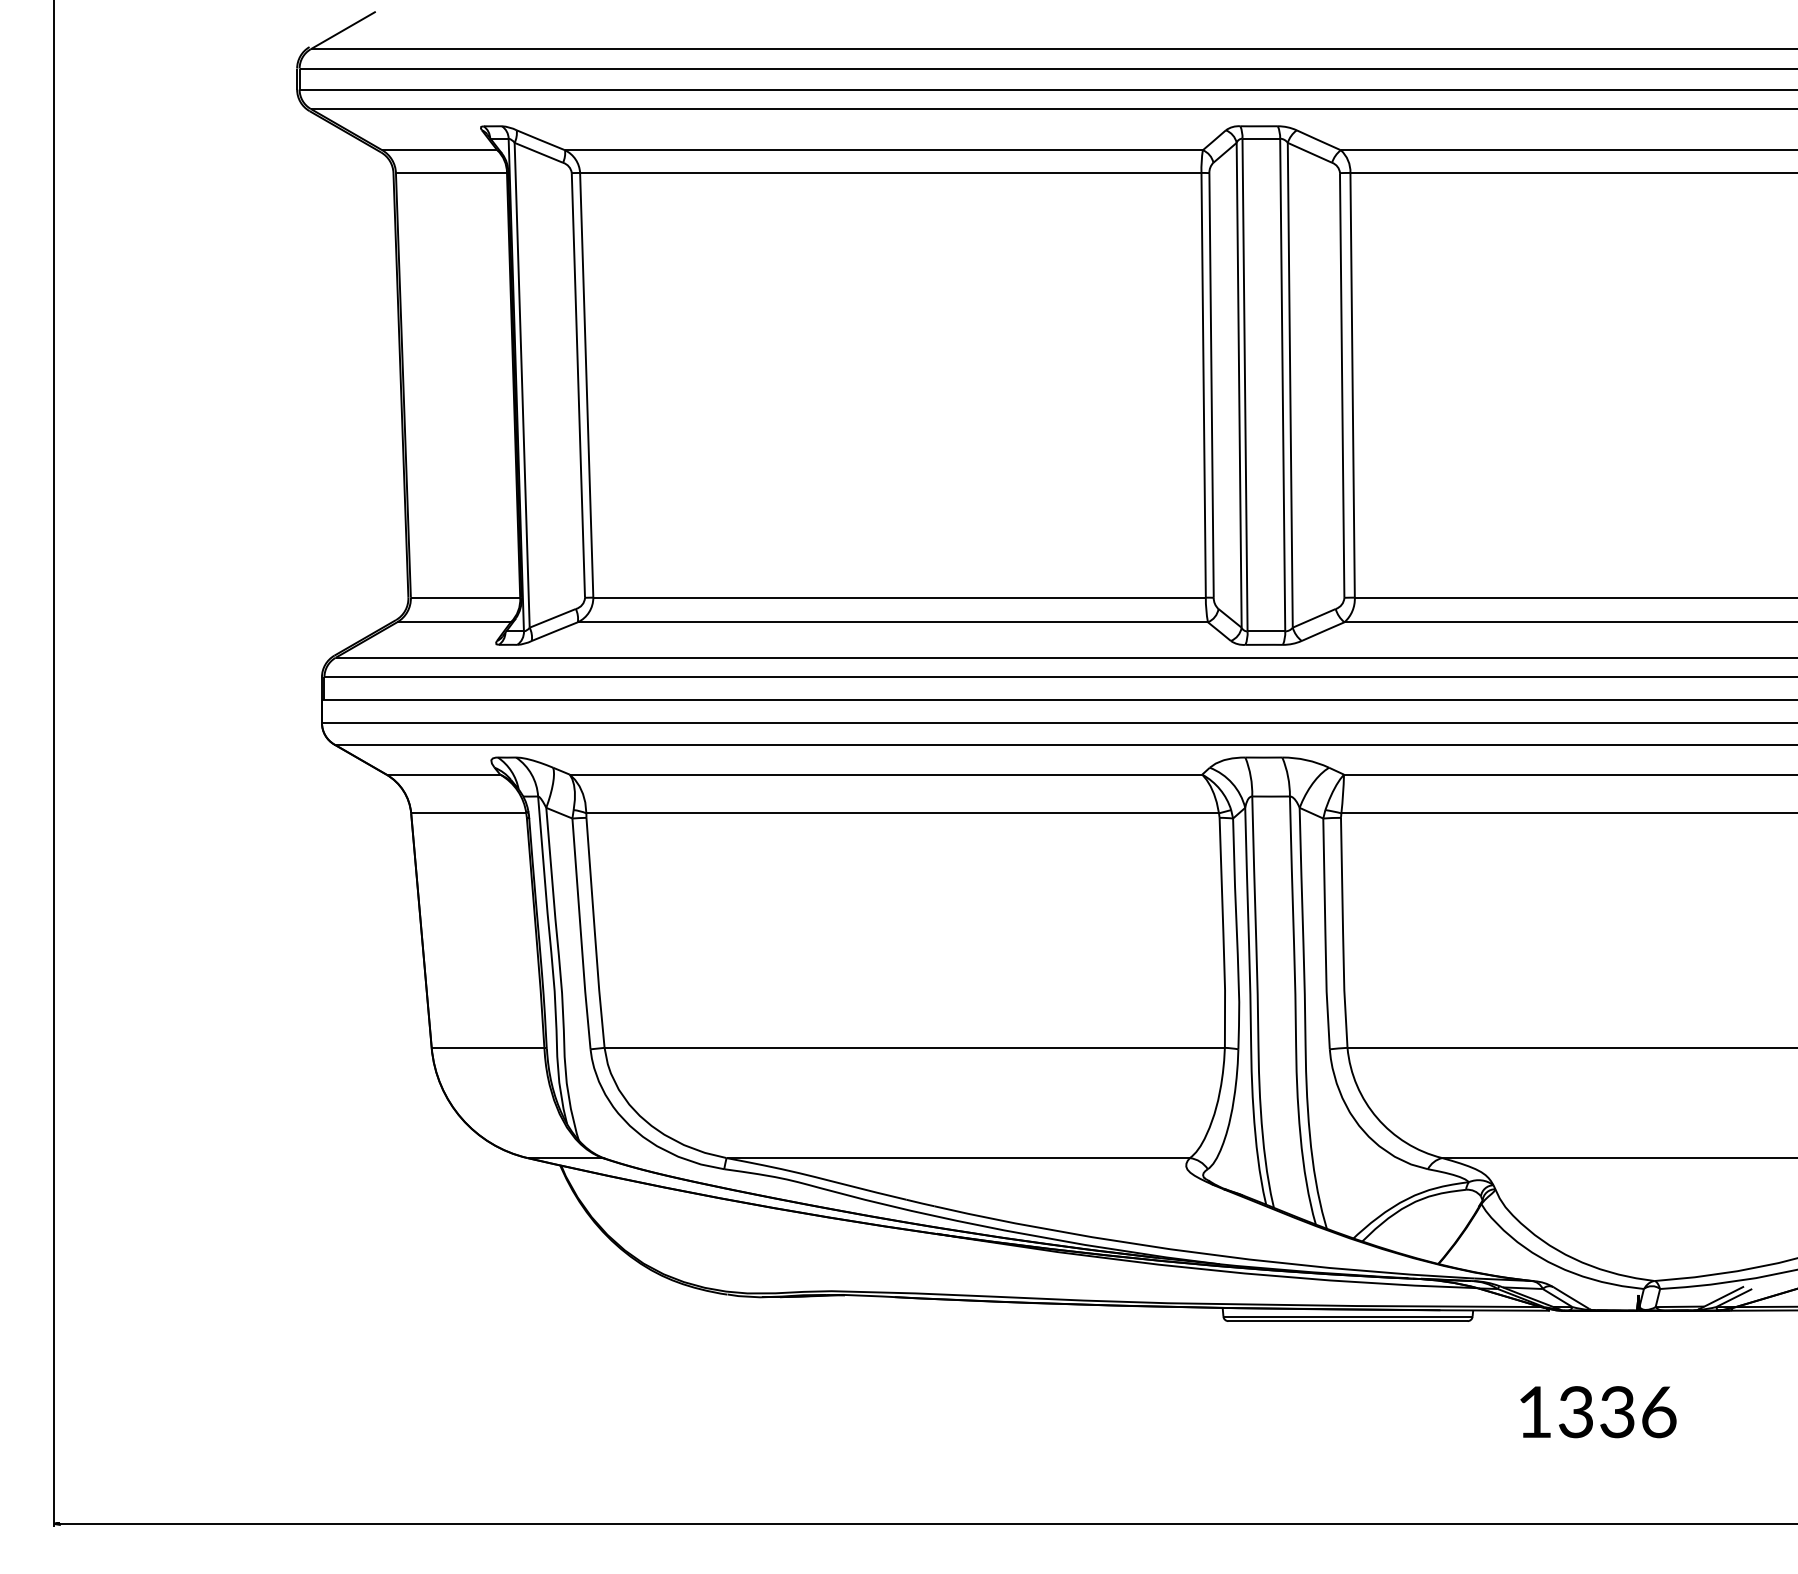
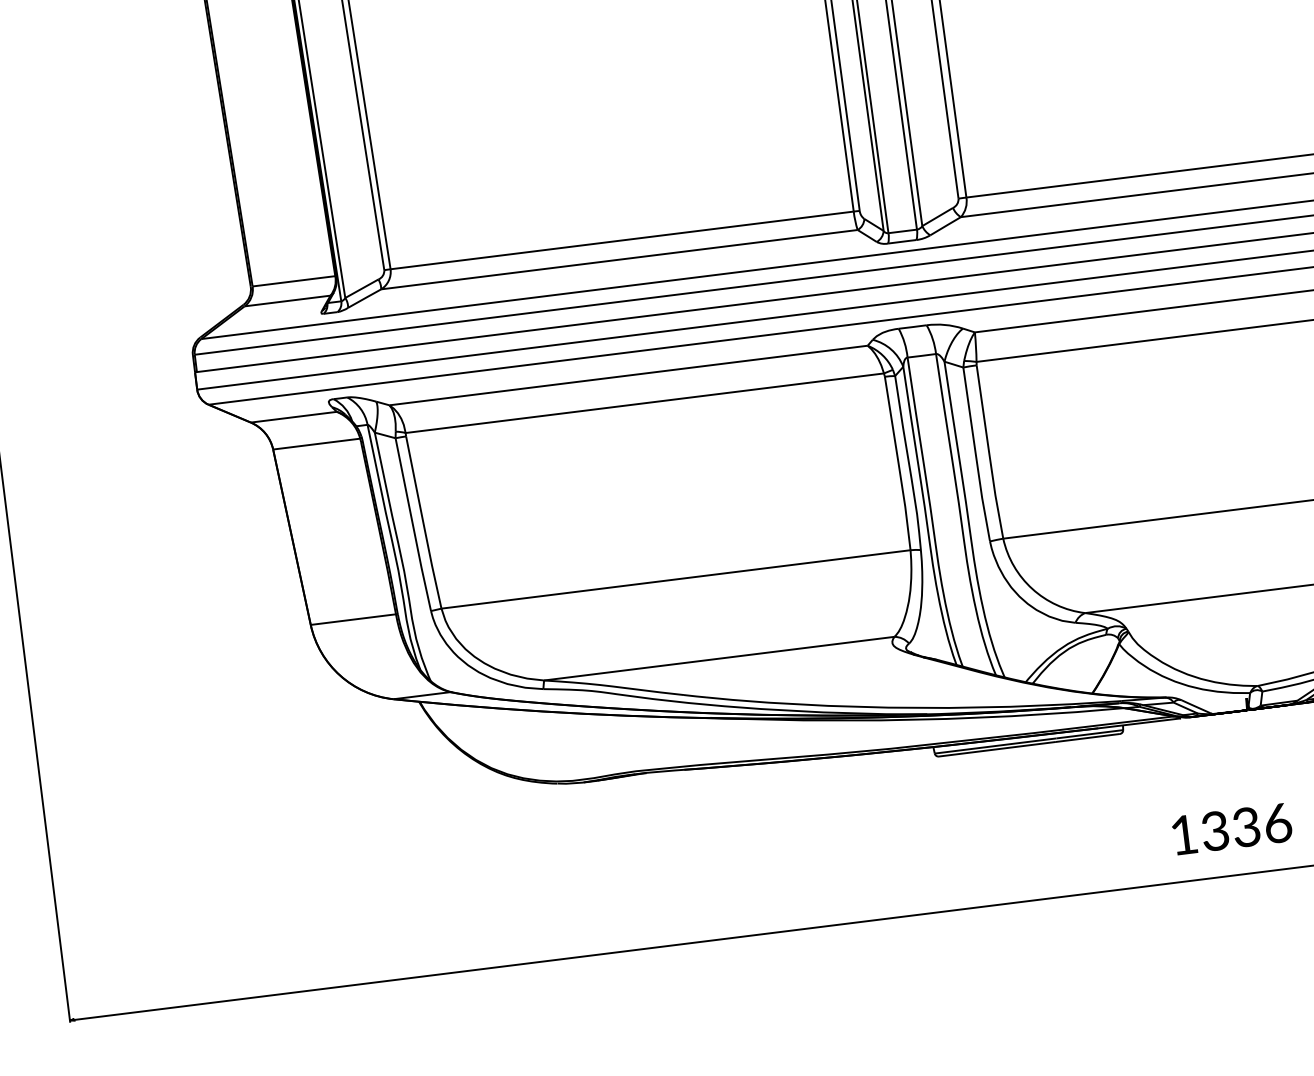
text: (1598, 1412) -> (1232, 829), moved

